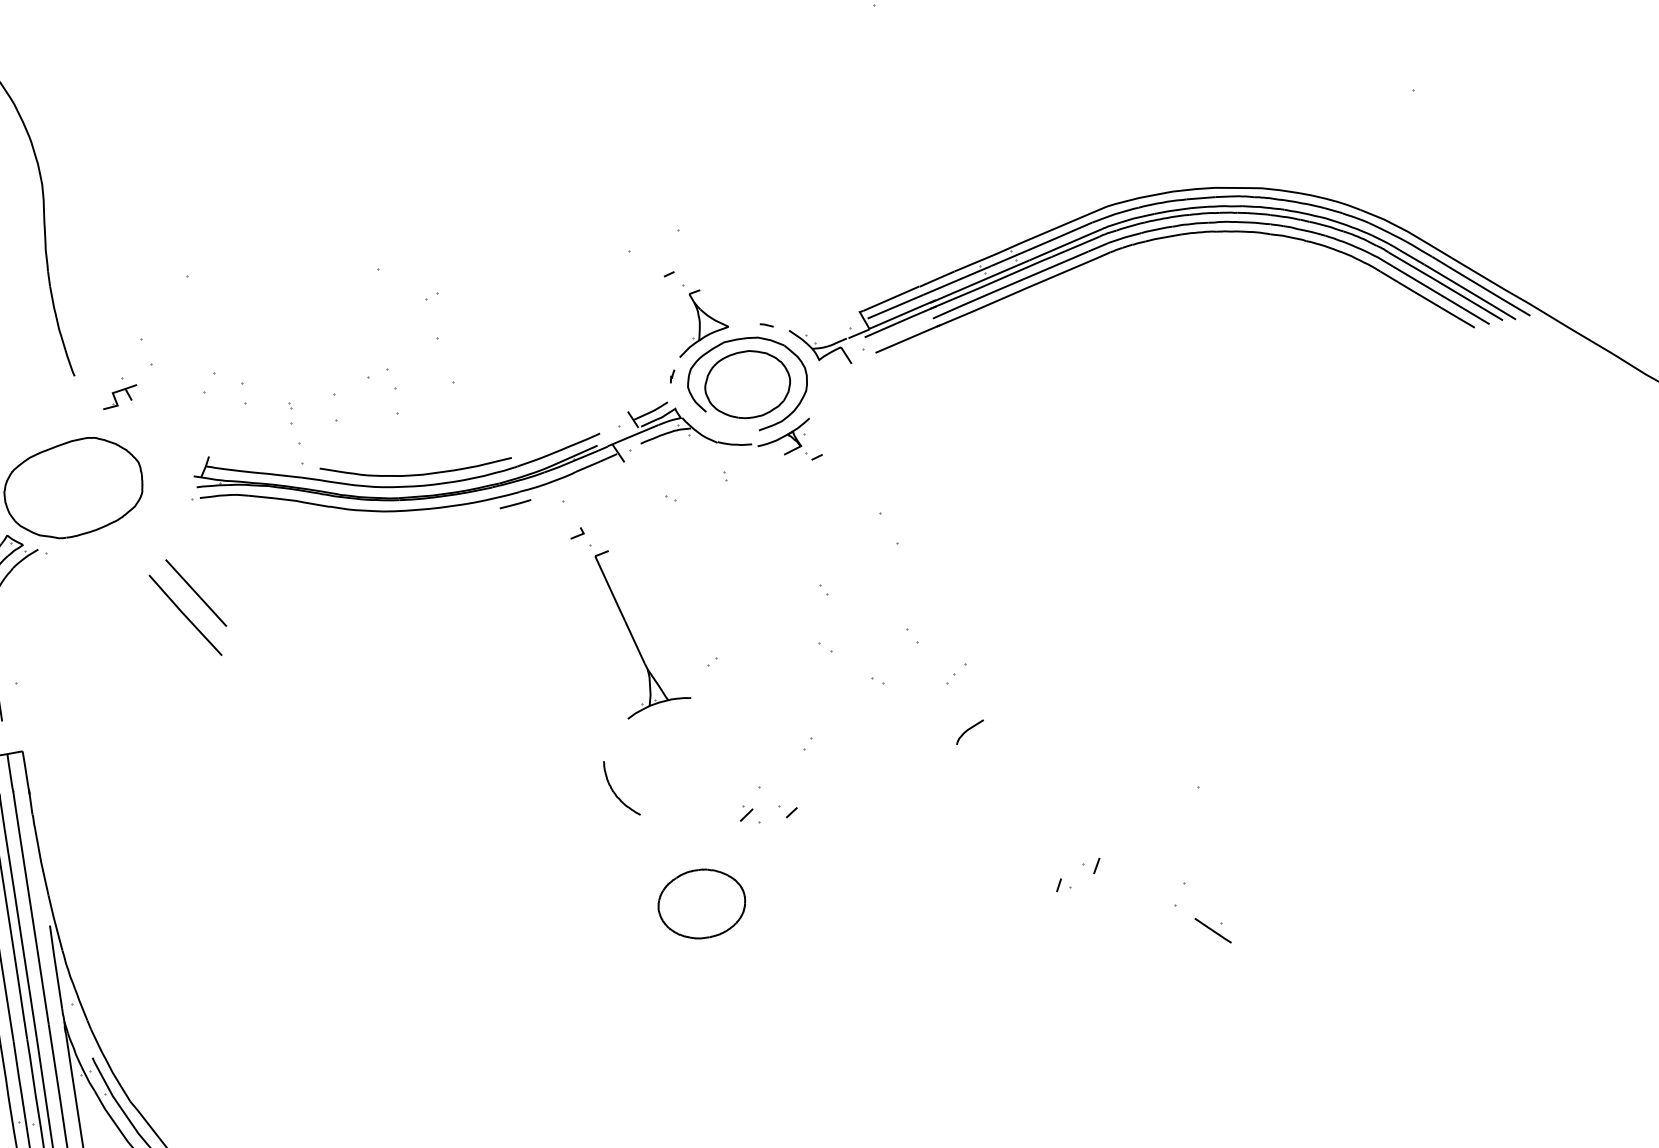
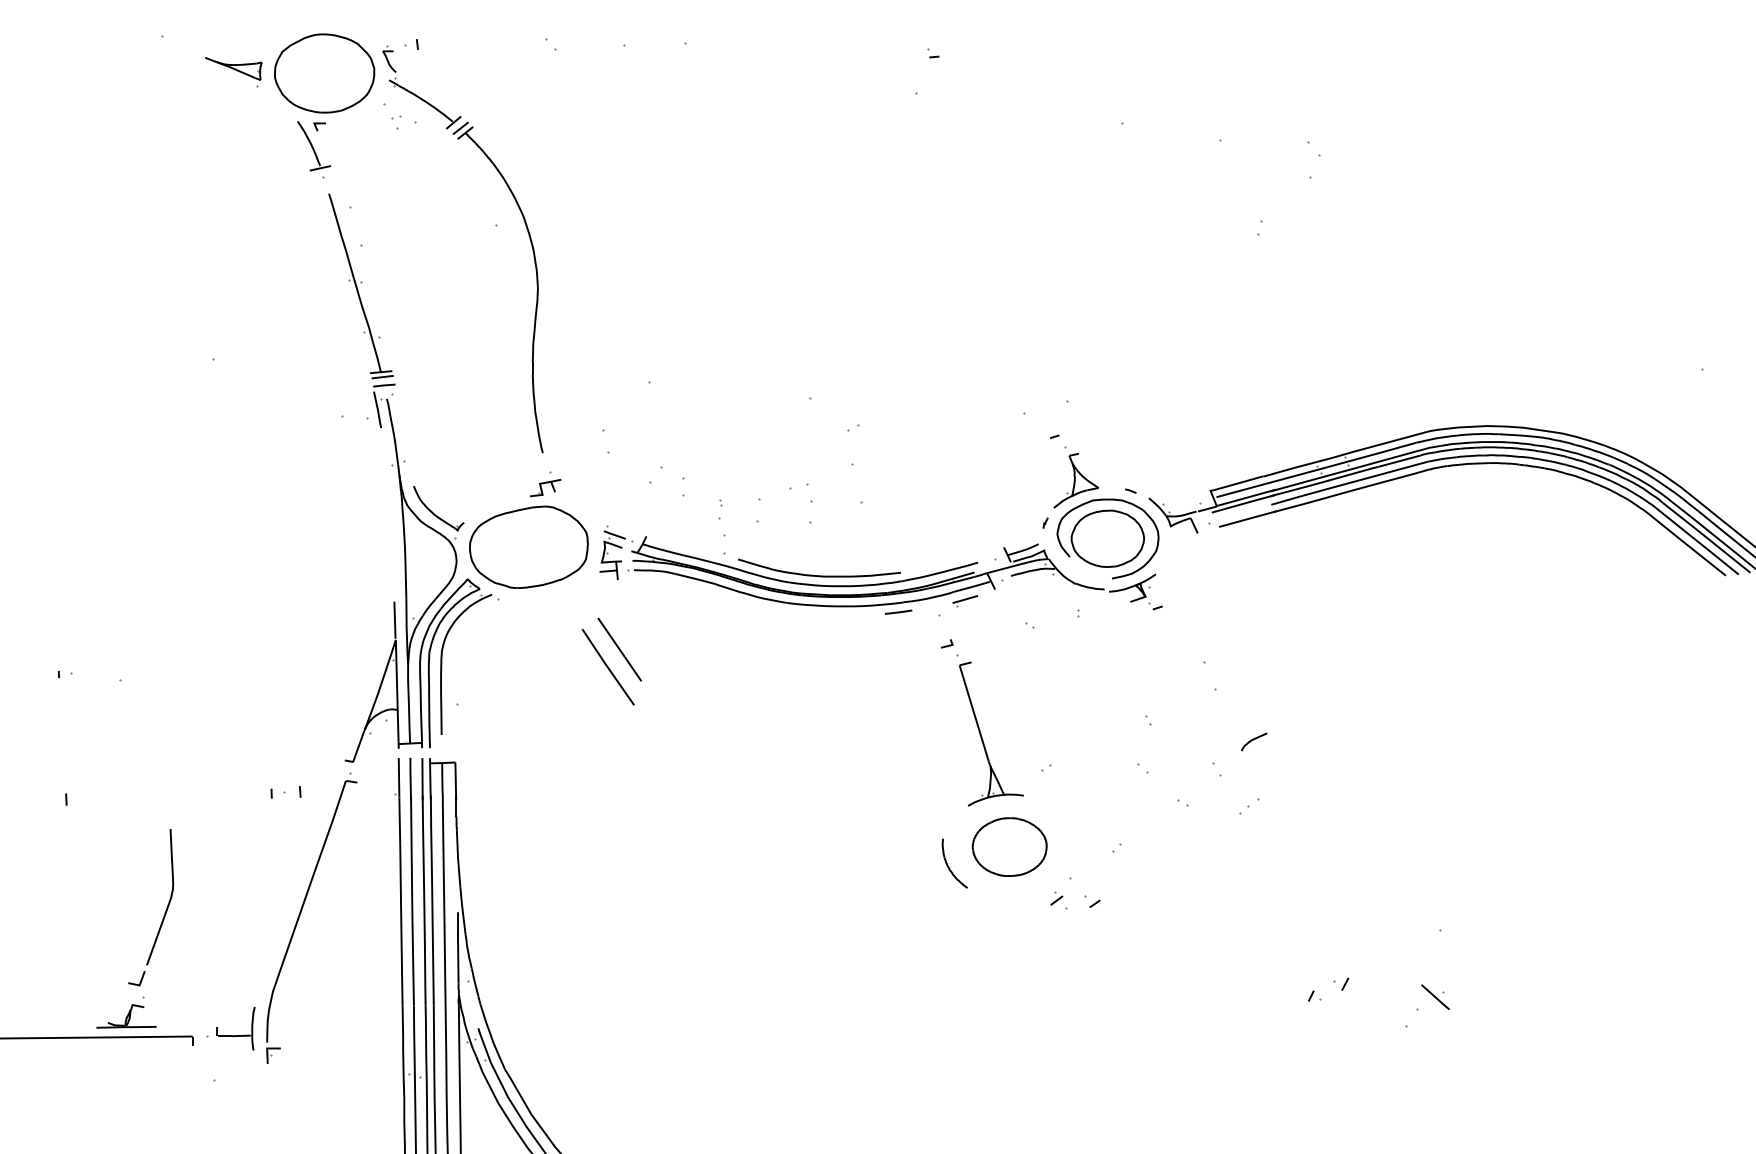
part: (119, 393) -> (545, 484), moved
part: (176, 480) -> (616, 552), added
part: (591, 480) -> (965, 601), added
curve: (968, 730) -> (1253, 740), moved
part: (701, 903) -> (1009, 846), moved
part: (1212, 929) -> (1435, 996), moved

